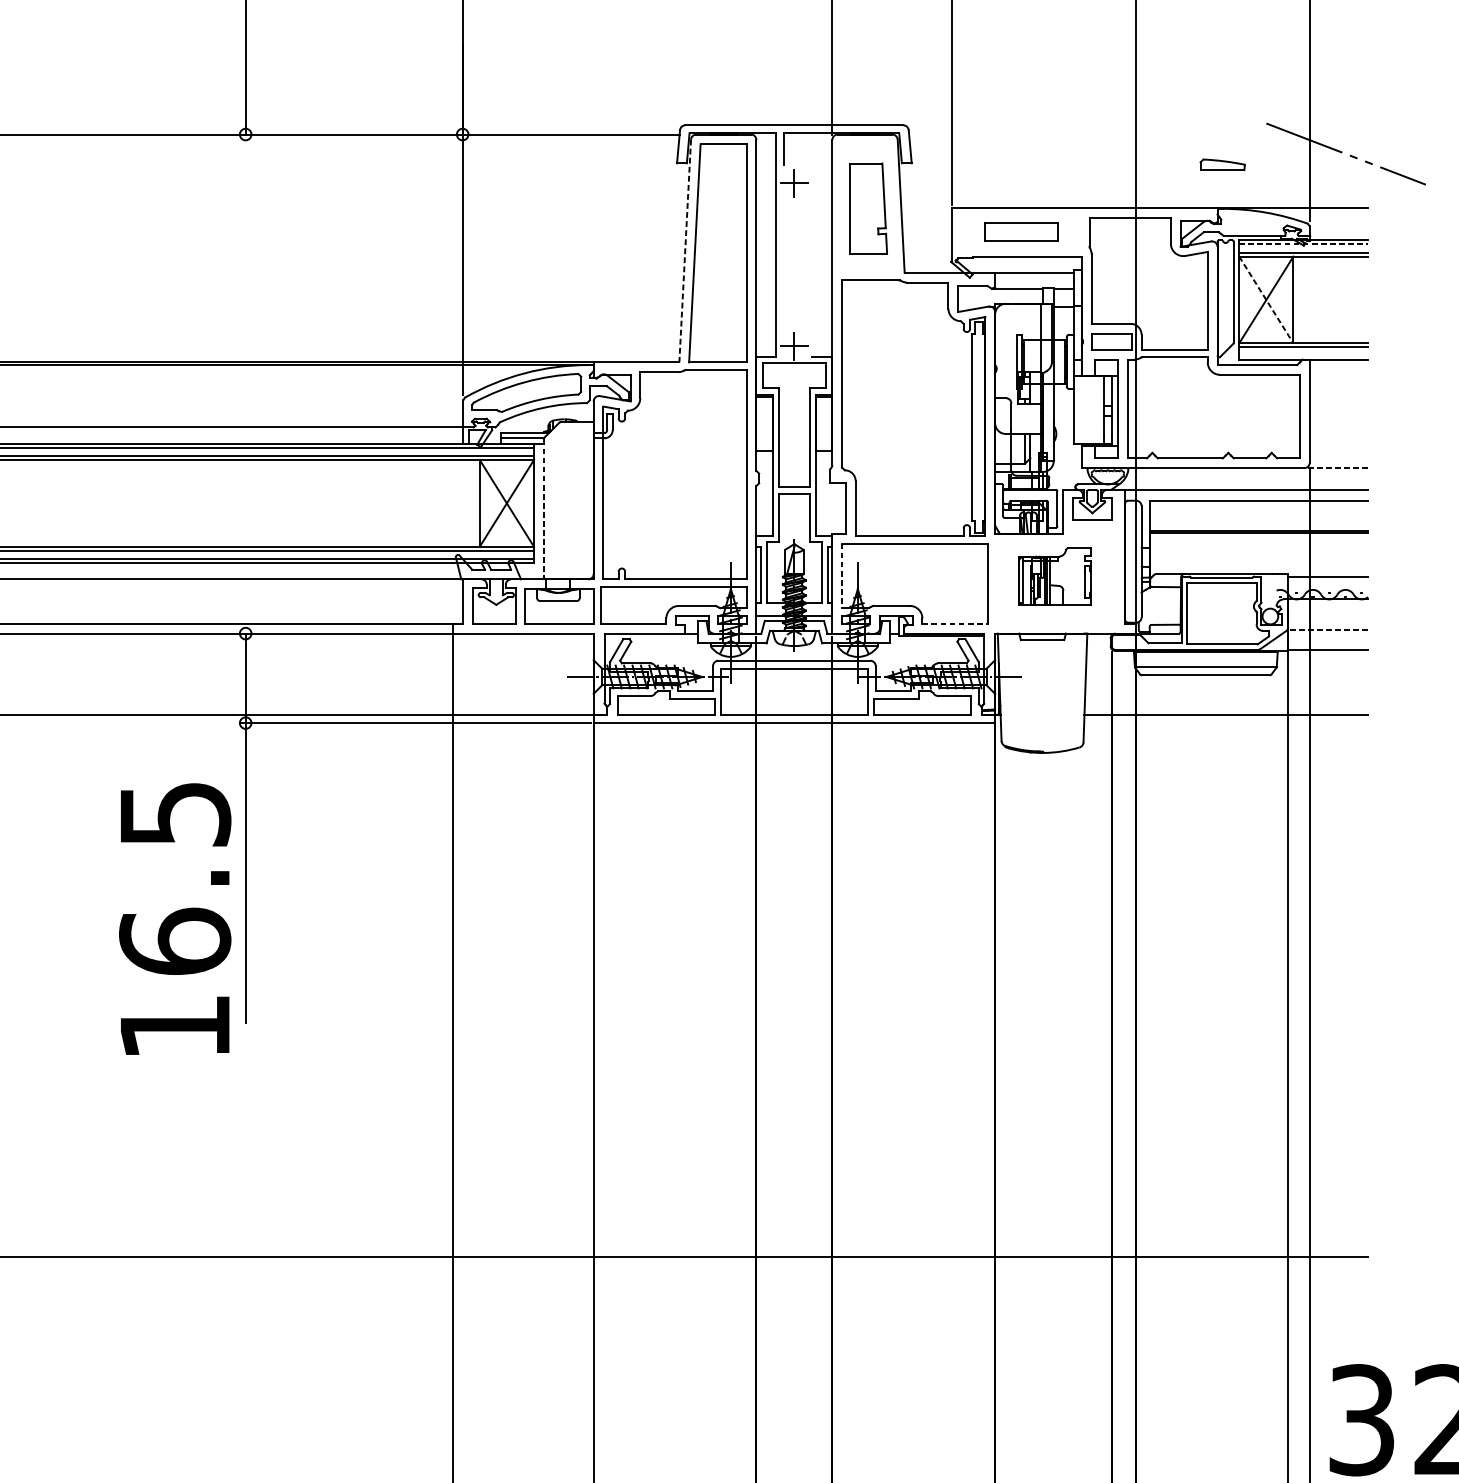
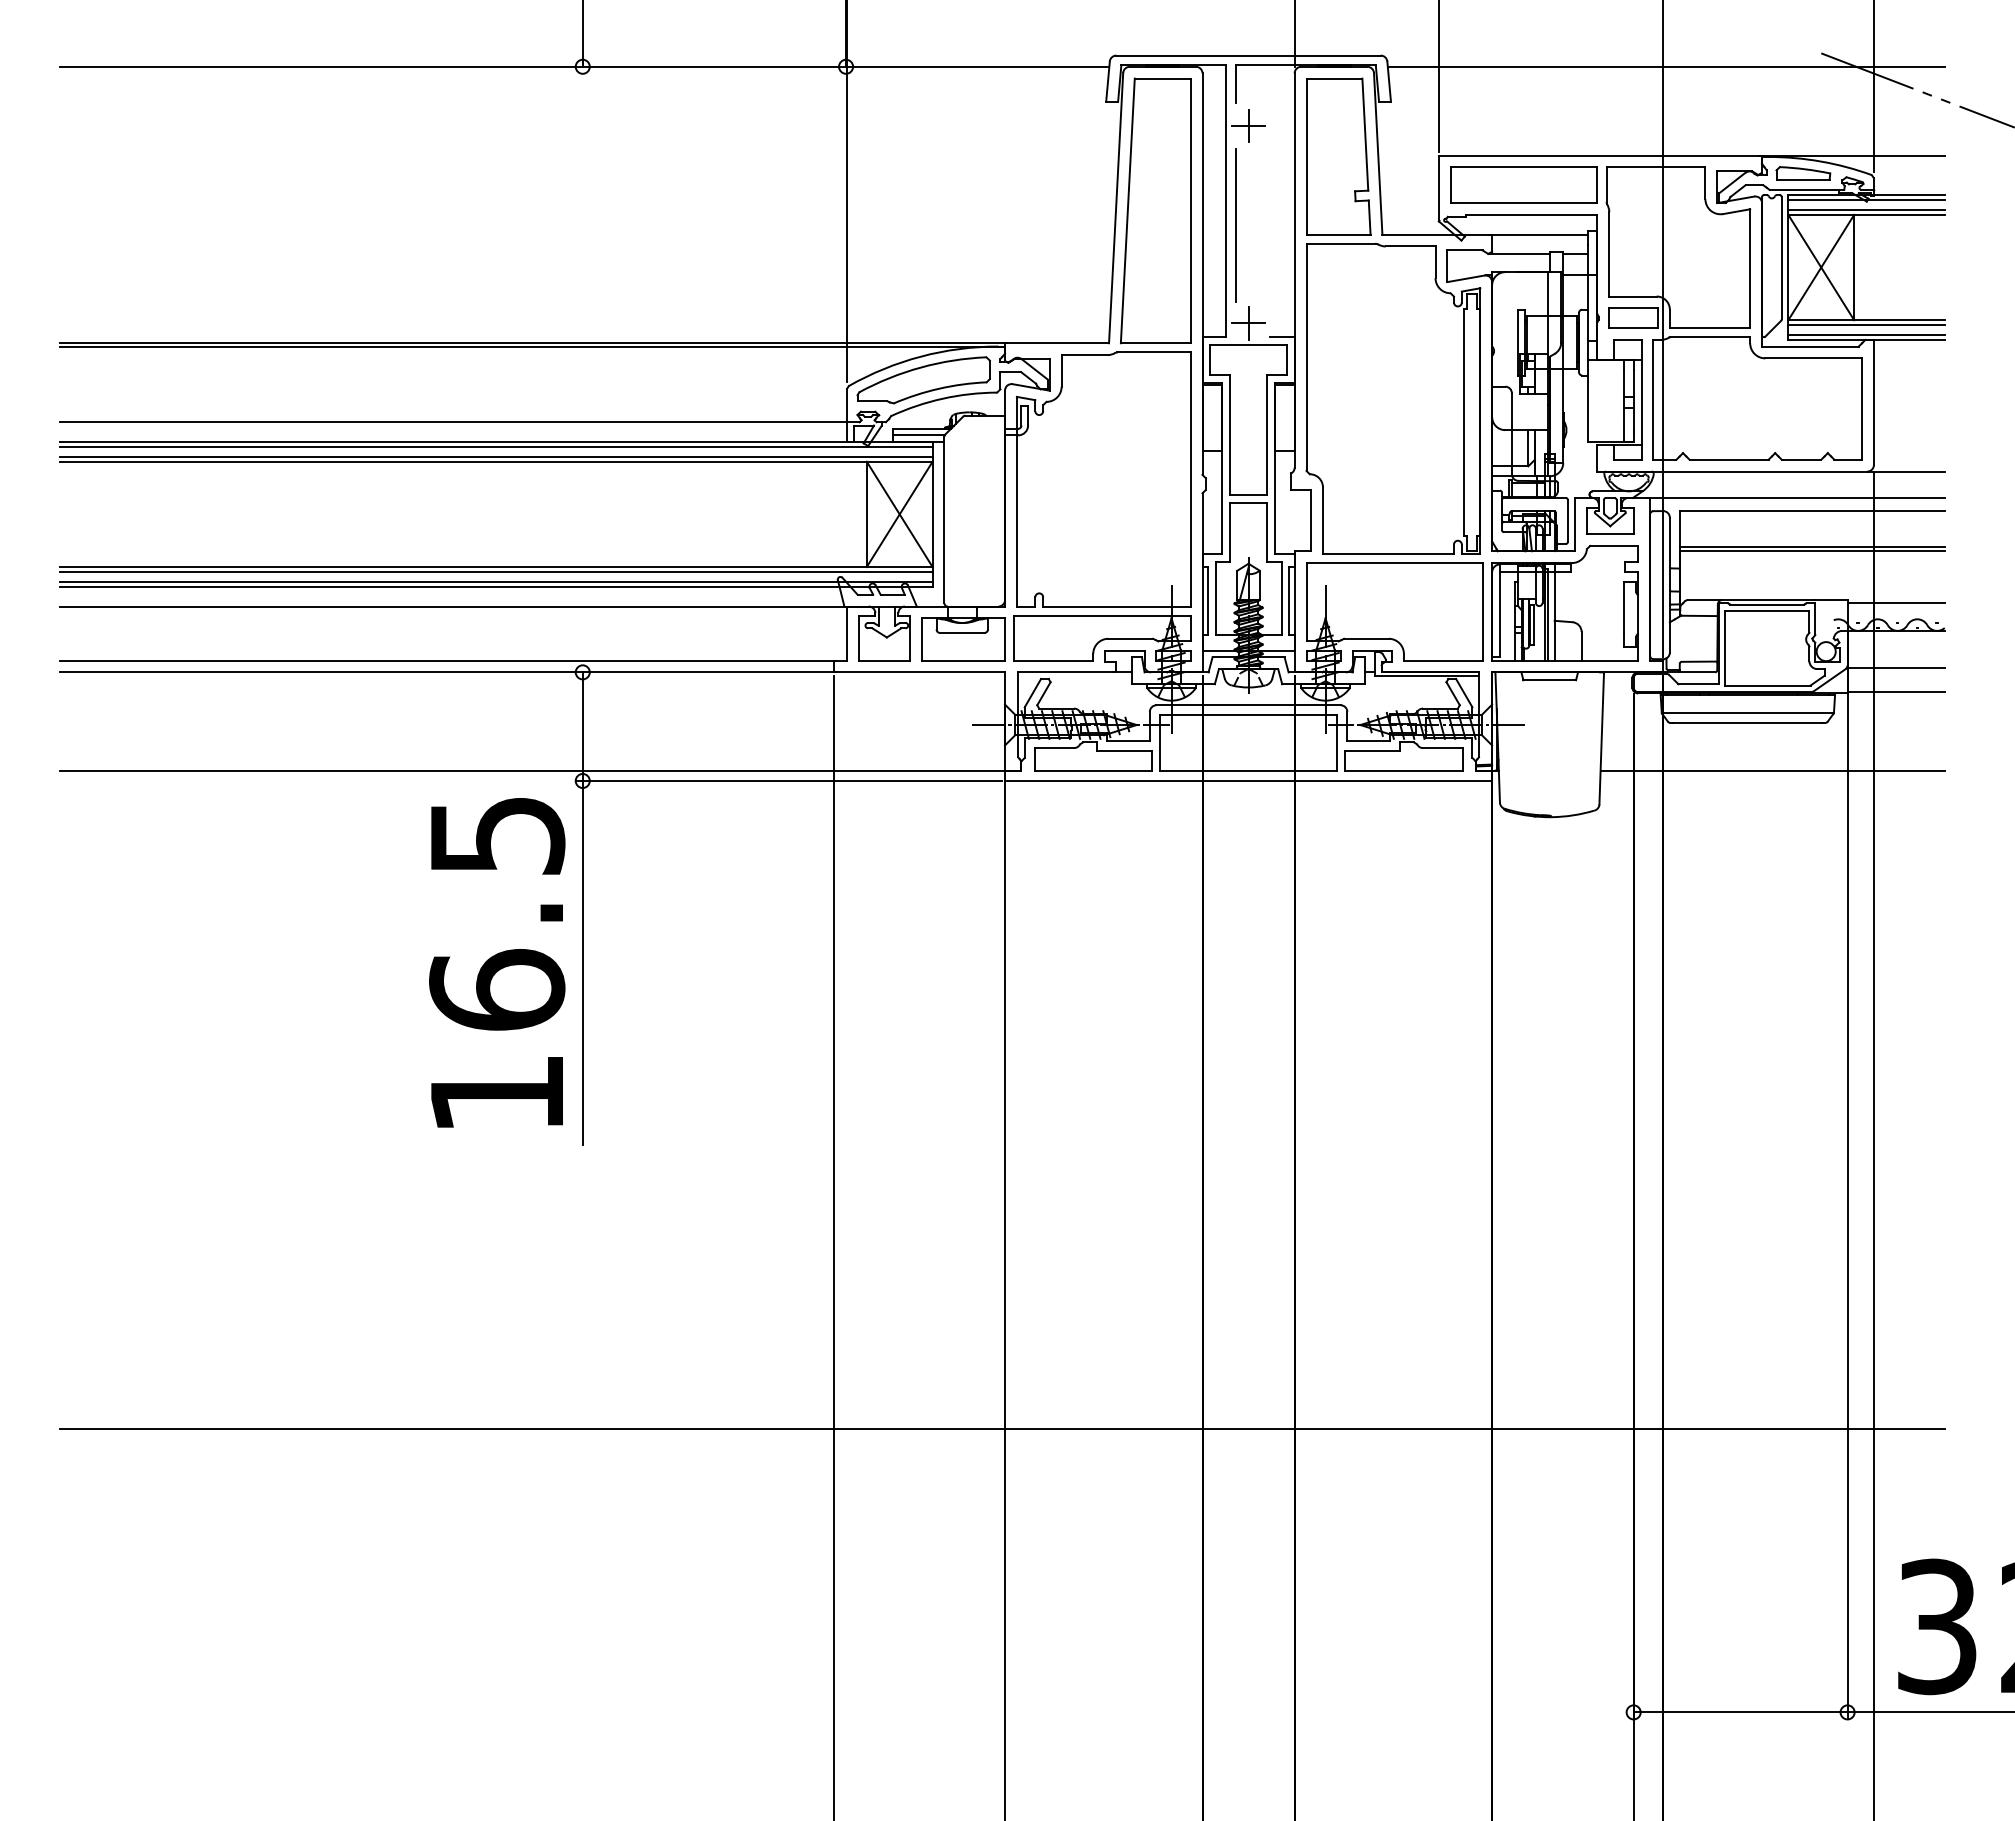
line: (1137, 134) -> (1665, 66), added
part: (1222, 164) -> (1803, 173), moved
part: (868, 208) -> (1338, 156), size x1.43
part: (1020, 231) -> (1523, 184), size x1.67
line: (1304, 243) -> (1867, 199), dashed -> solid
line: (685, 251) -> (1116, 208), dashed -> solid
line: (784, 264) -> (1236, 224), added
line: (1266, 299) -> (1821, 267), dashed -> solid
line: (1303, 355) -> (1866, 335), added
line: (1336, 468) -> (1906, 471), dashed -> solid
line: (543, 508) -> (944, 520), dashed -> solid
line: (842, 576) -> (1306, 602), dashed -> solid
part: (1054, 576) -> (1564, 602), size x1.67
line: (955, 623) -> (1443, 660), dashed -> solid
line: (1328, 629) -> (1896, 667), dashed -> solid
text: (175, 918) -> (497, 962), moved

